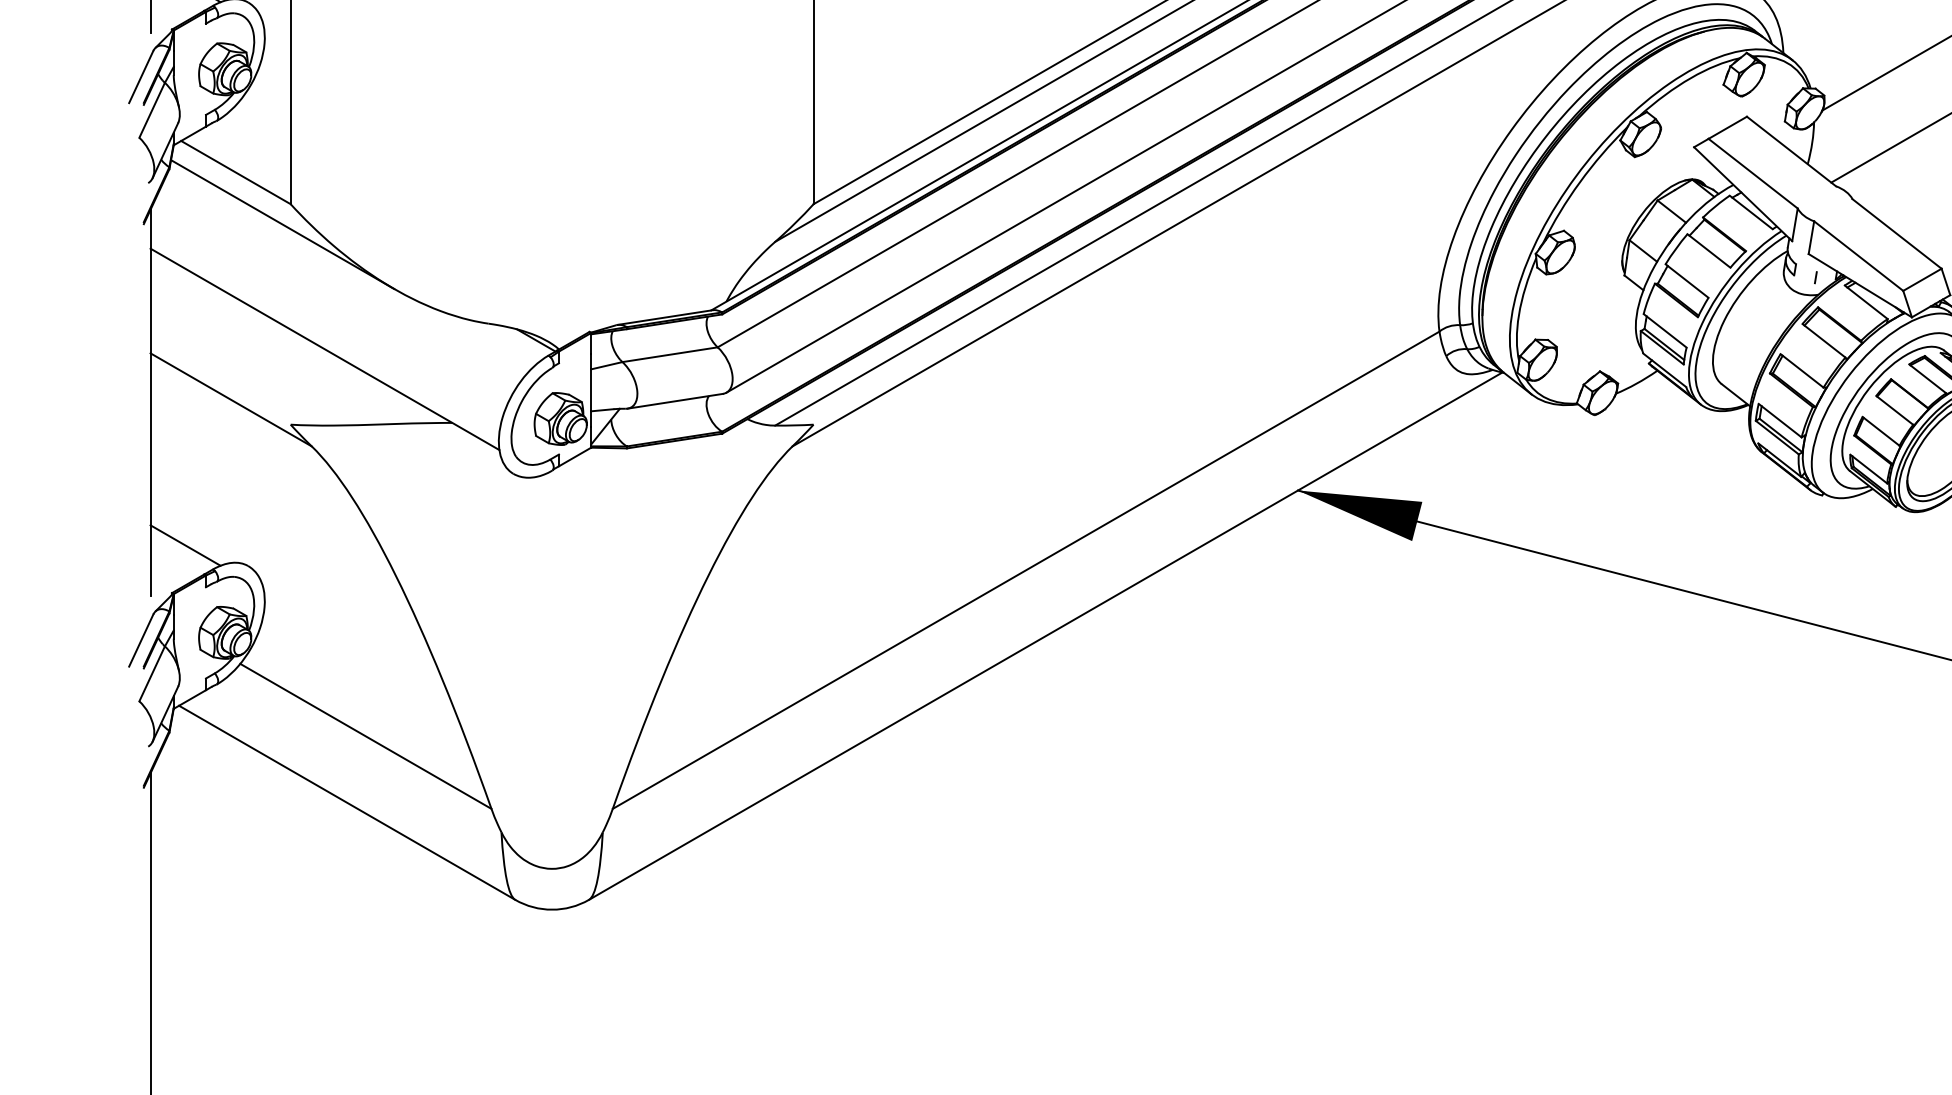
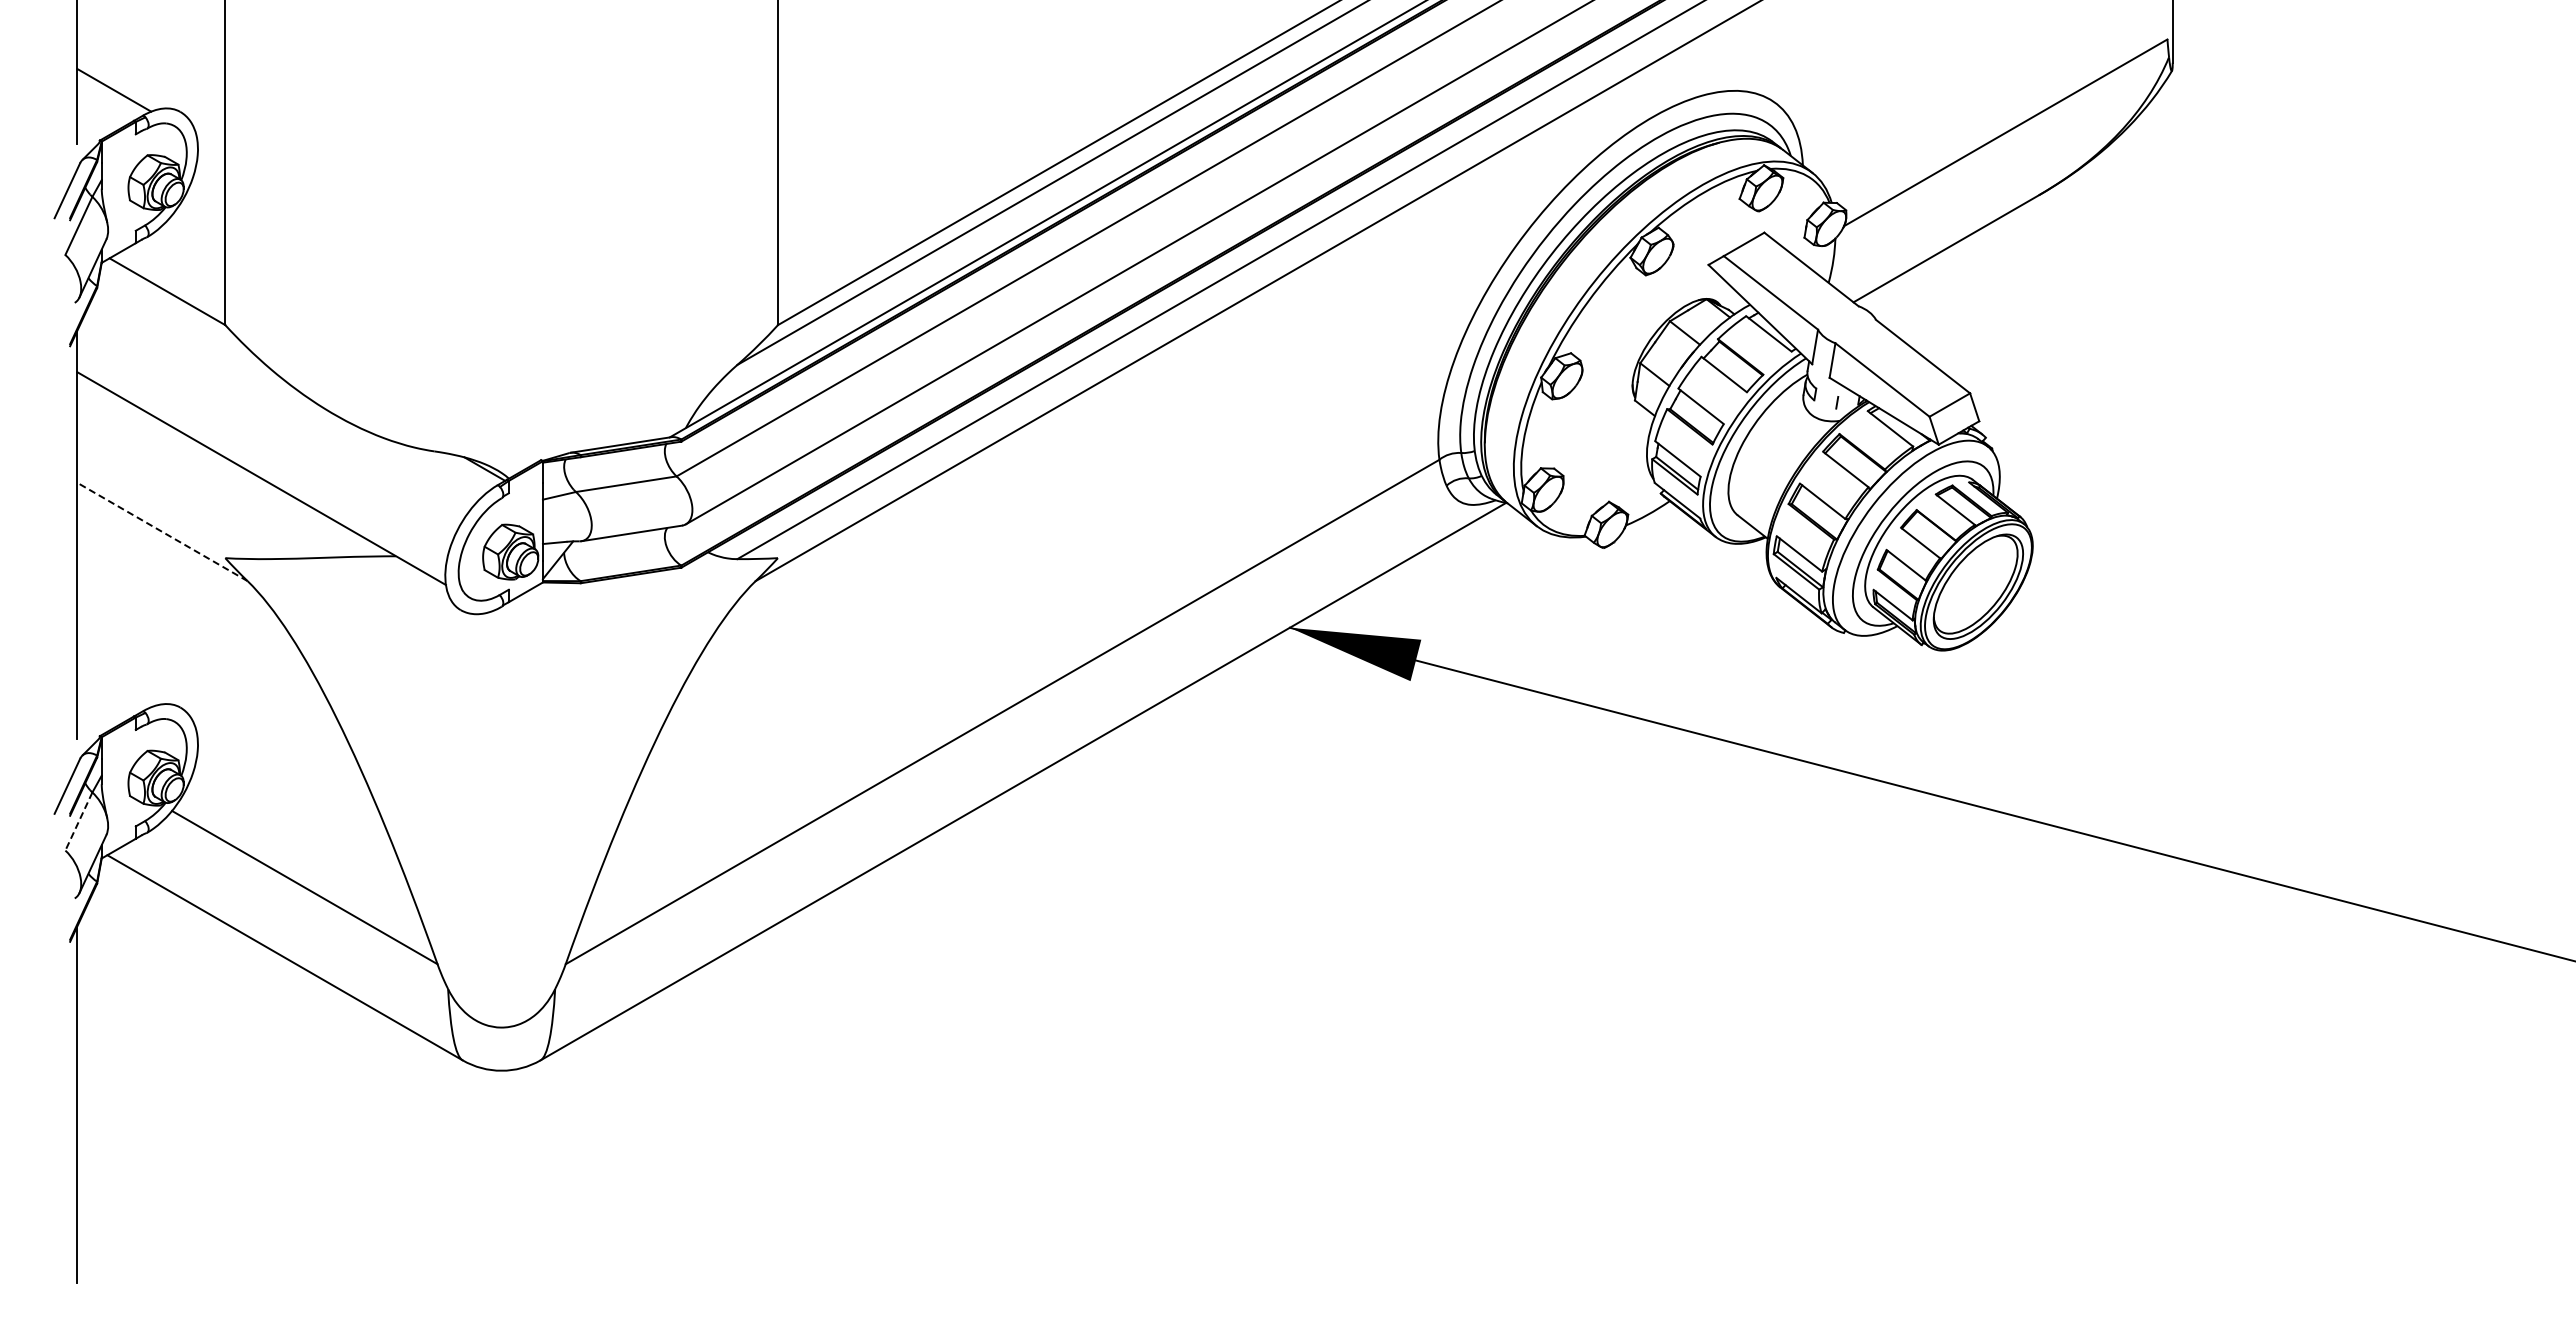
line: (282, 224) -> (216, 346), removed
line: (231, 399) -> (162, 531), solid -> dashed
line: (185, 545) -> (114, 685), removed
line: (151, 673) -> (78, 821), solid -> dashed

